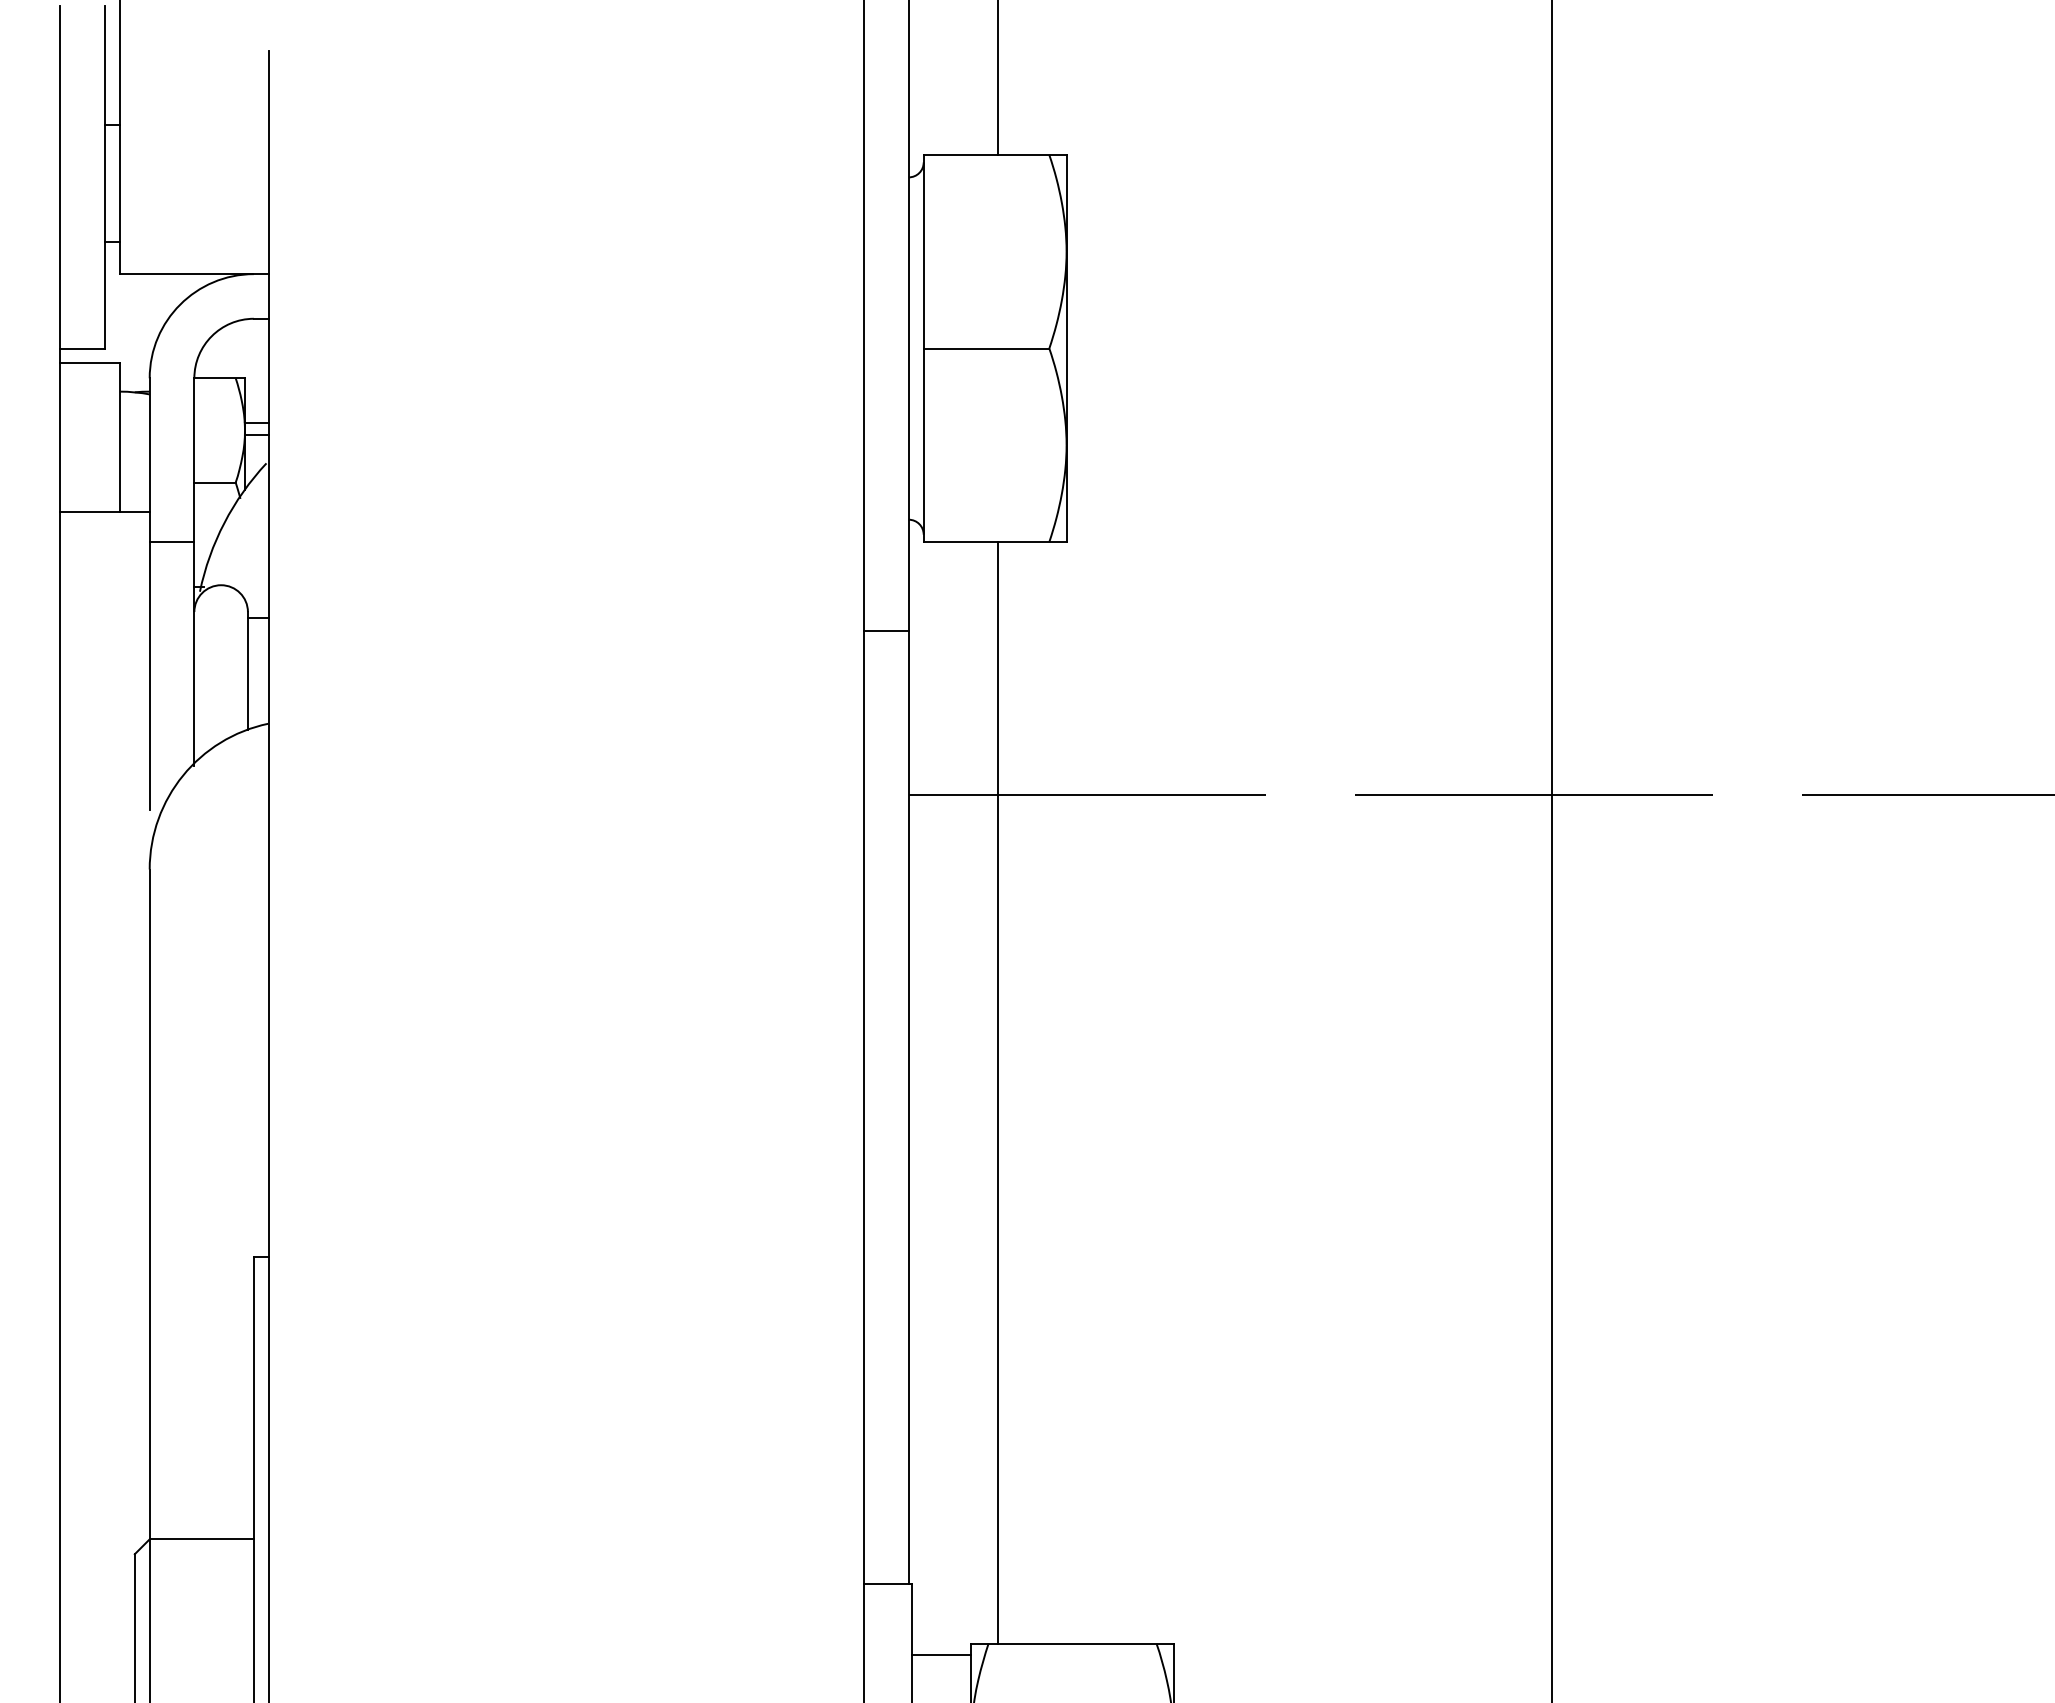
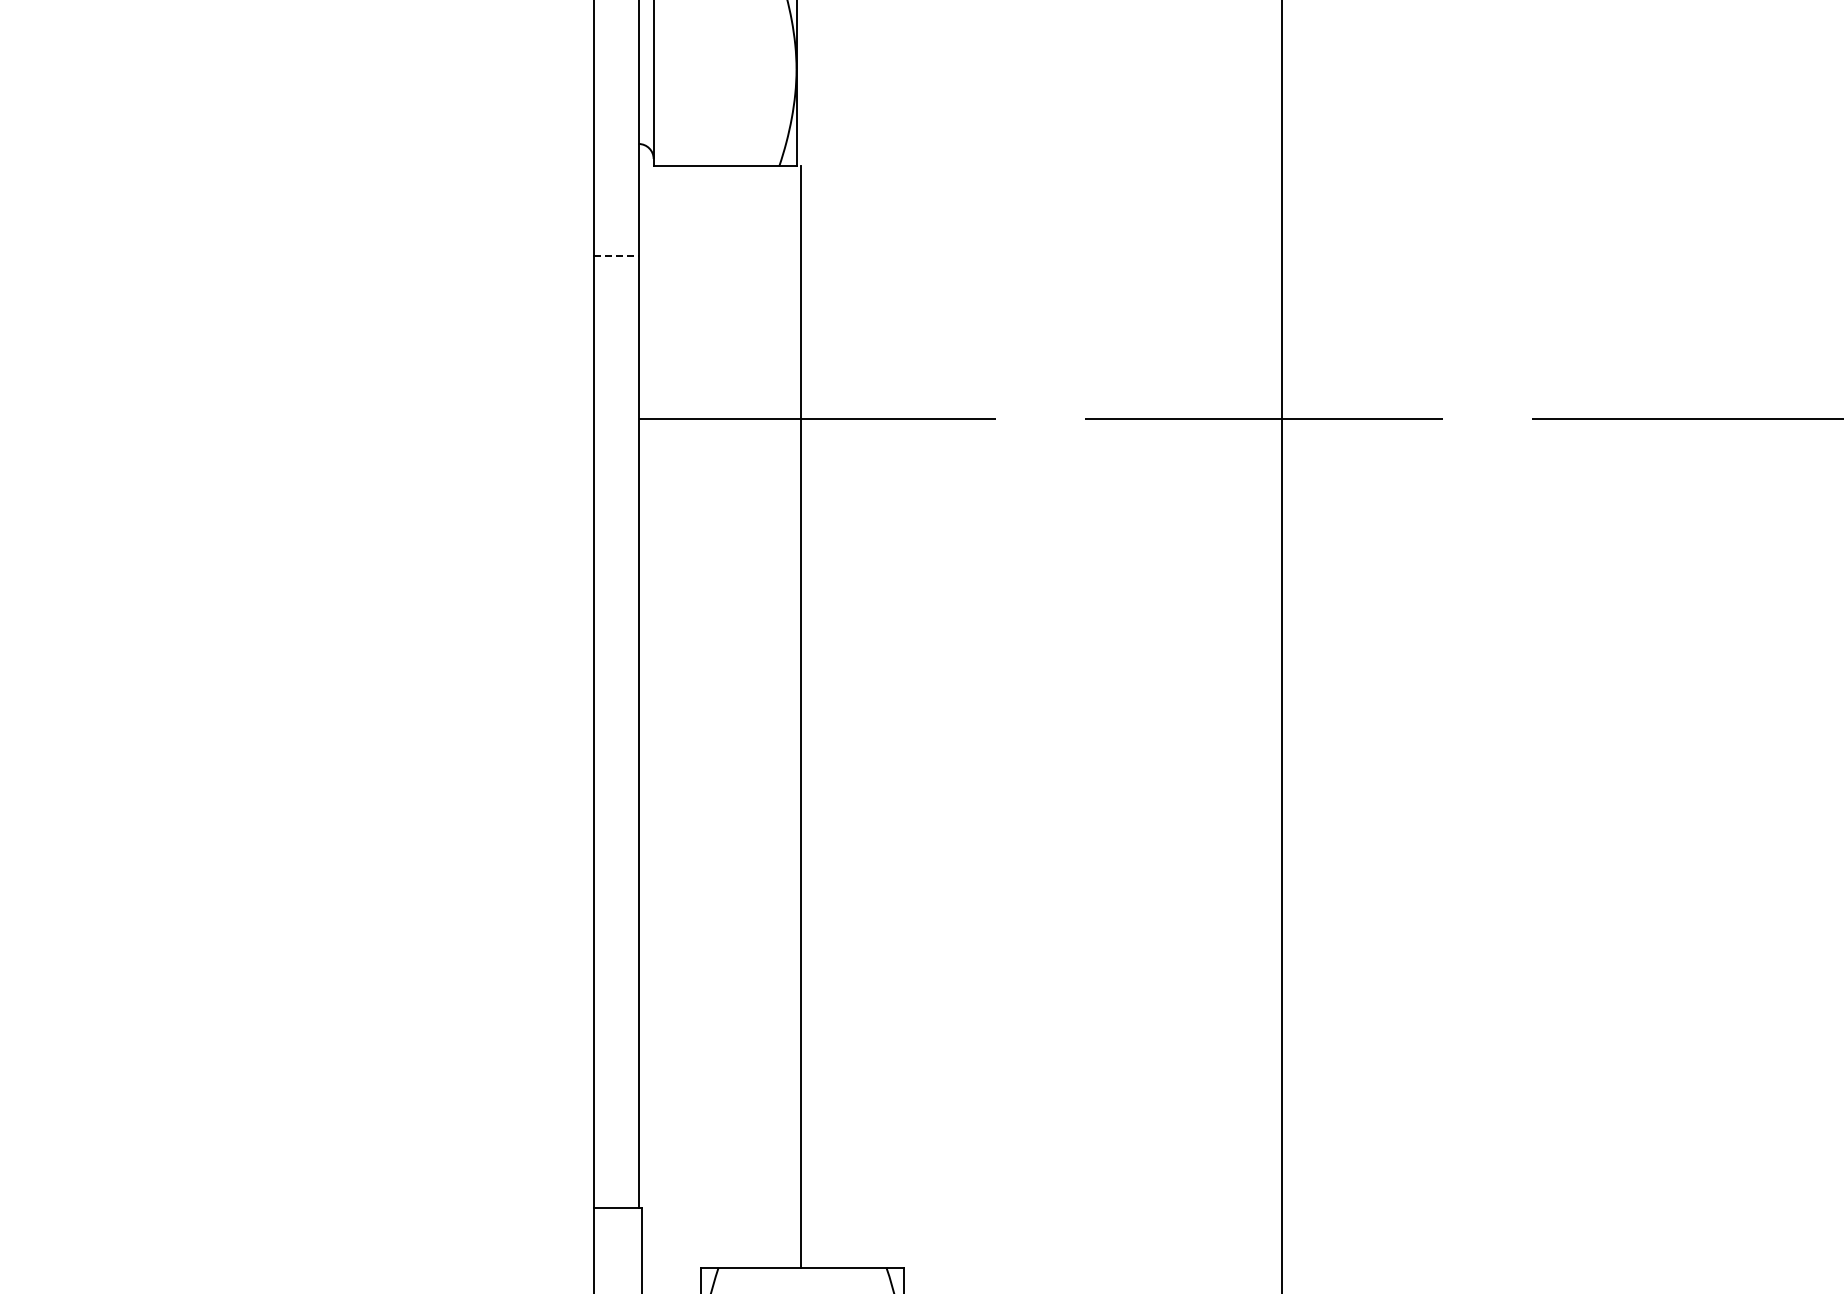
line: (886, 631) -> (616, 255), solid -> dashed
line: (998, 1092) -> (801, 716), moved
line: (941, 1655) -> (671, 1279), removed

